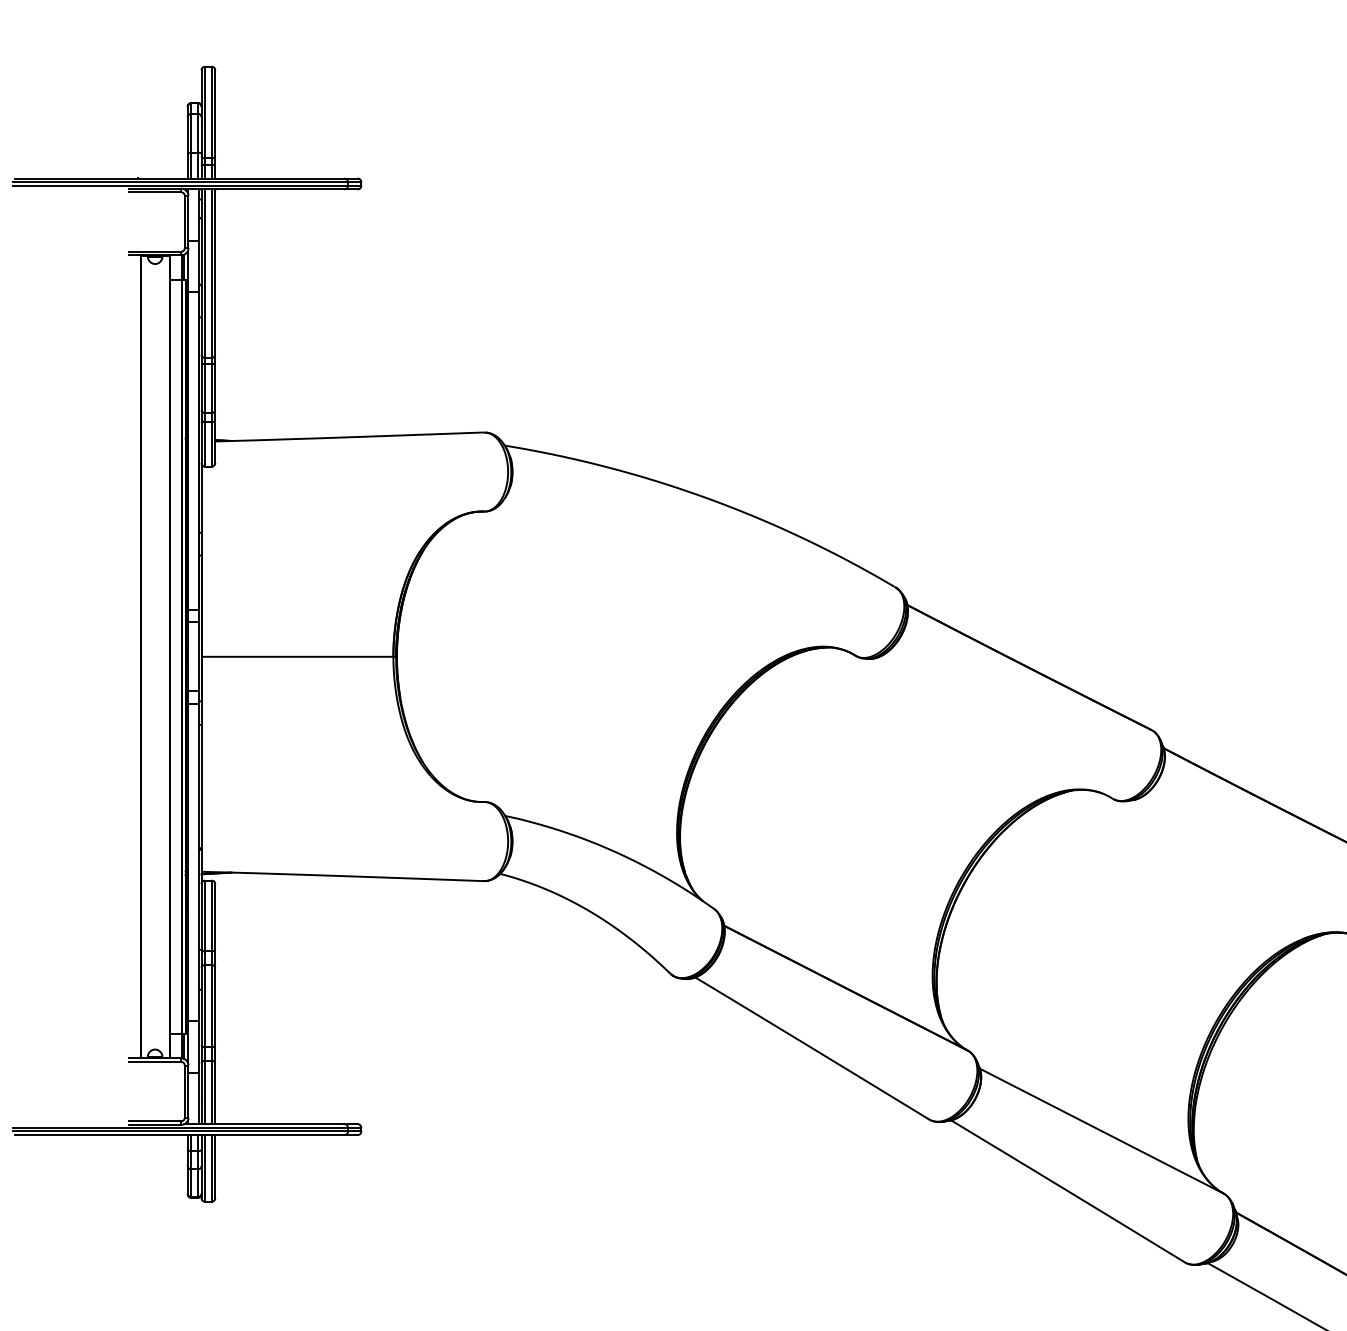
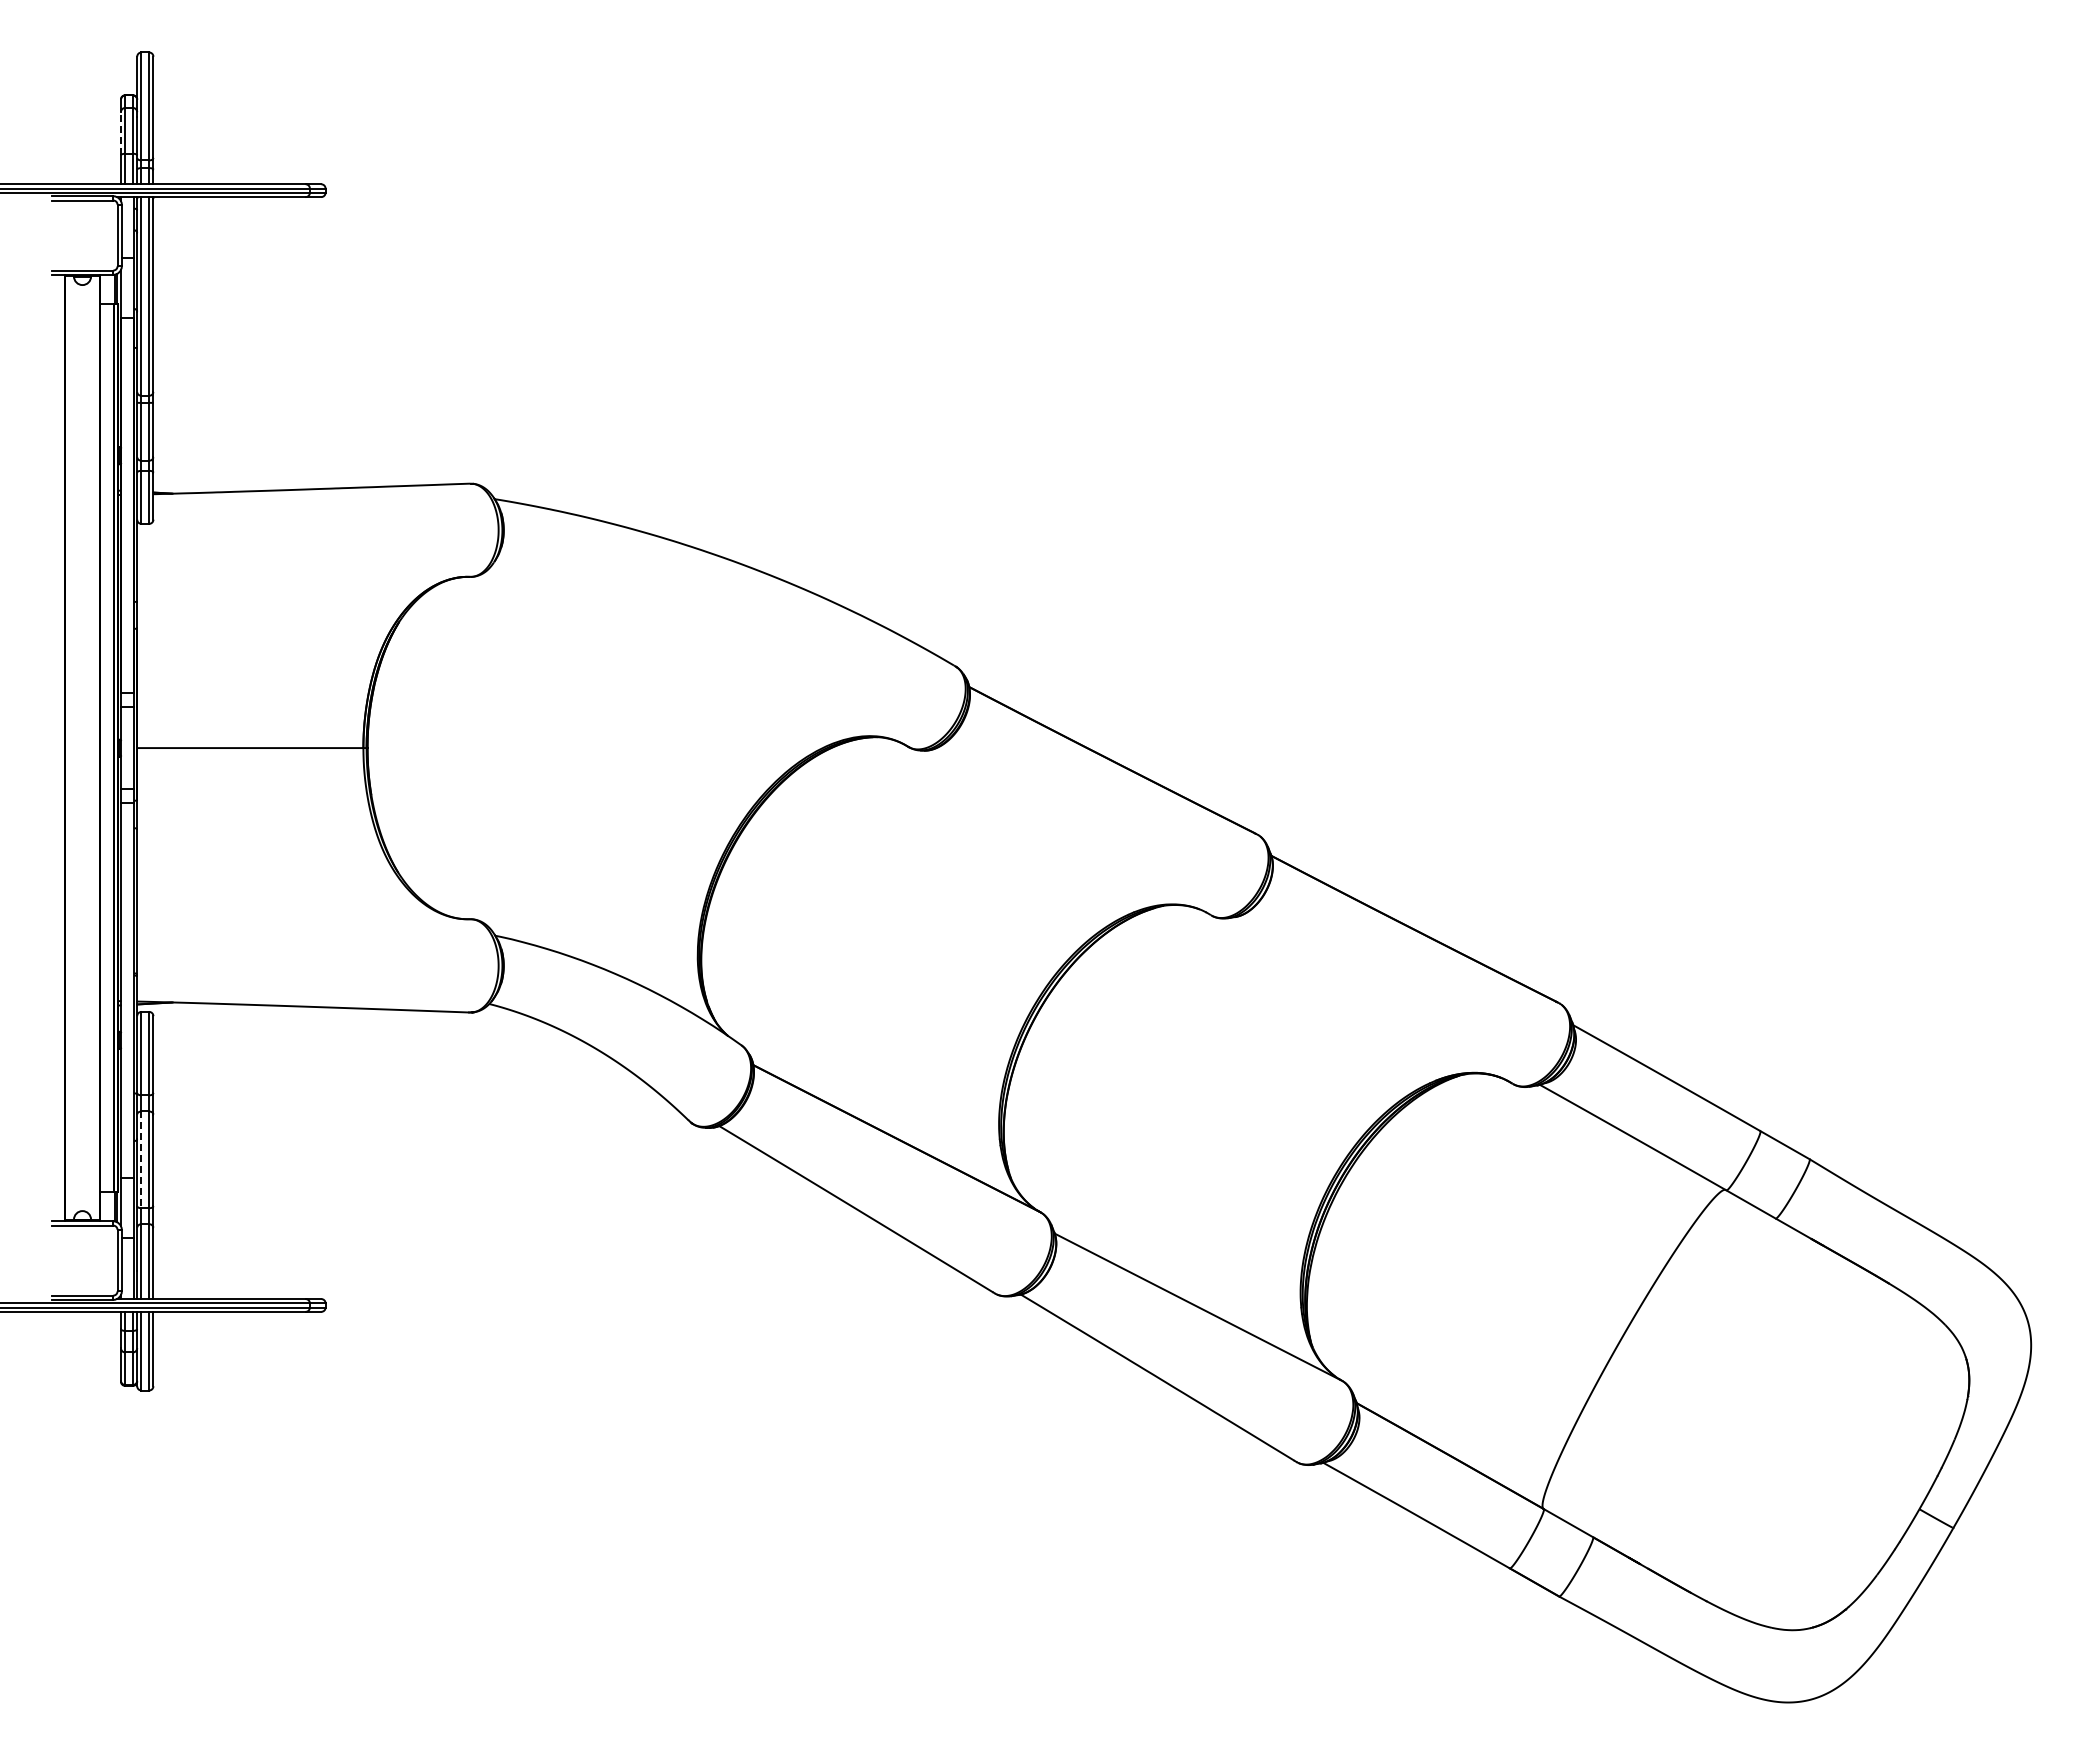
line: (187, 135) -> (120, 133), solid -> dashed
line: (205, 1006) -> (141, 1160), solid -> dashed

